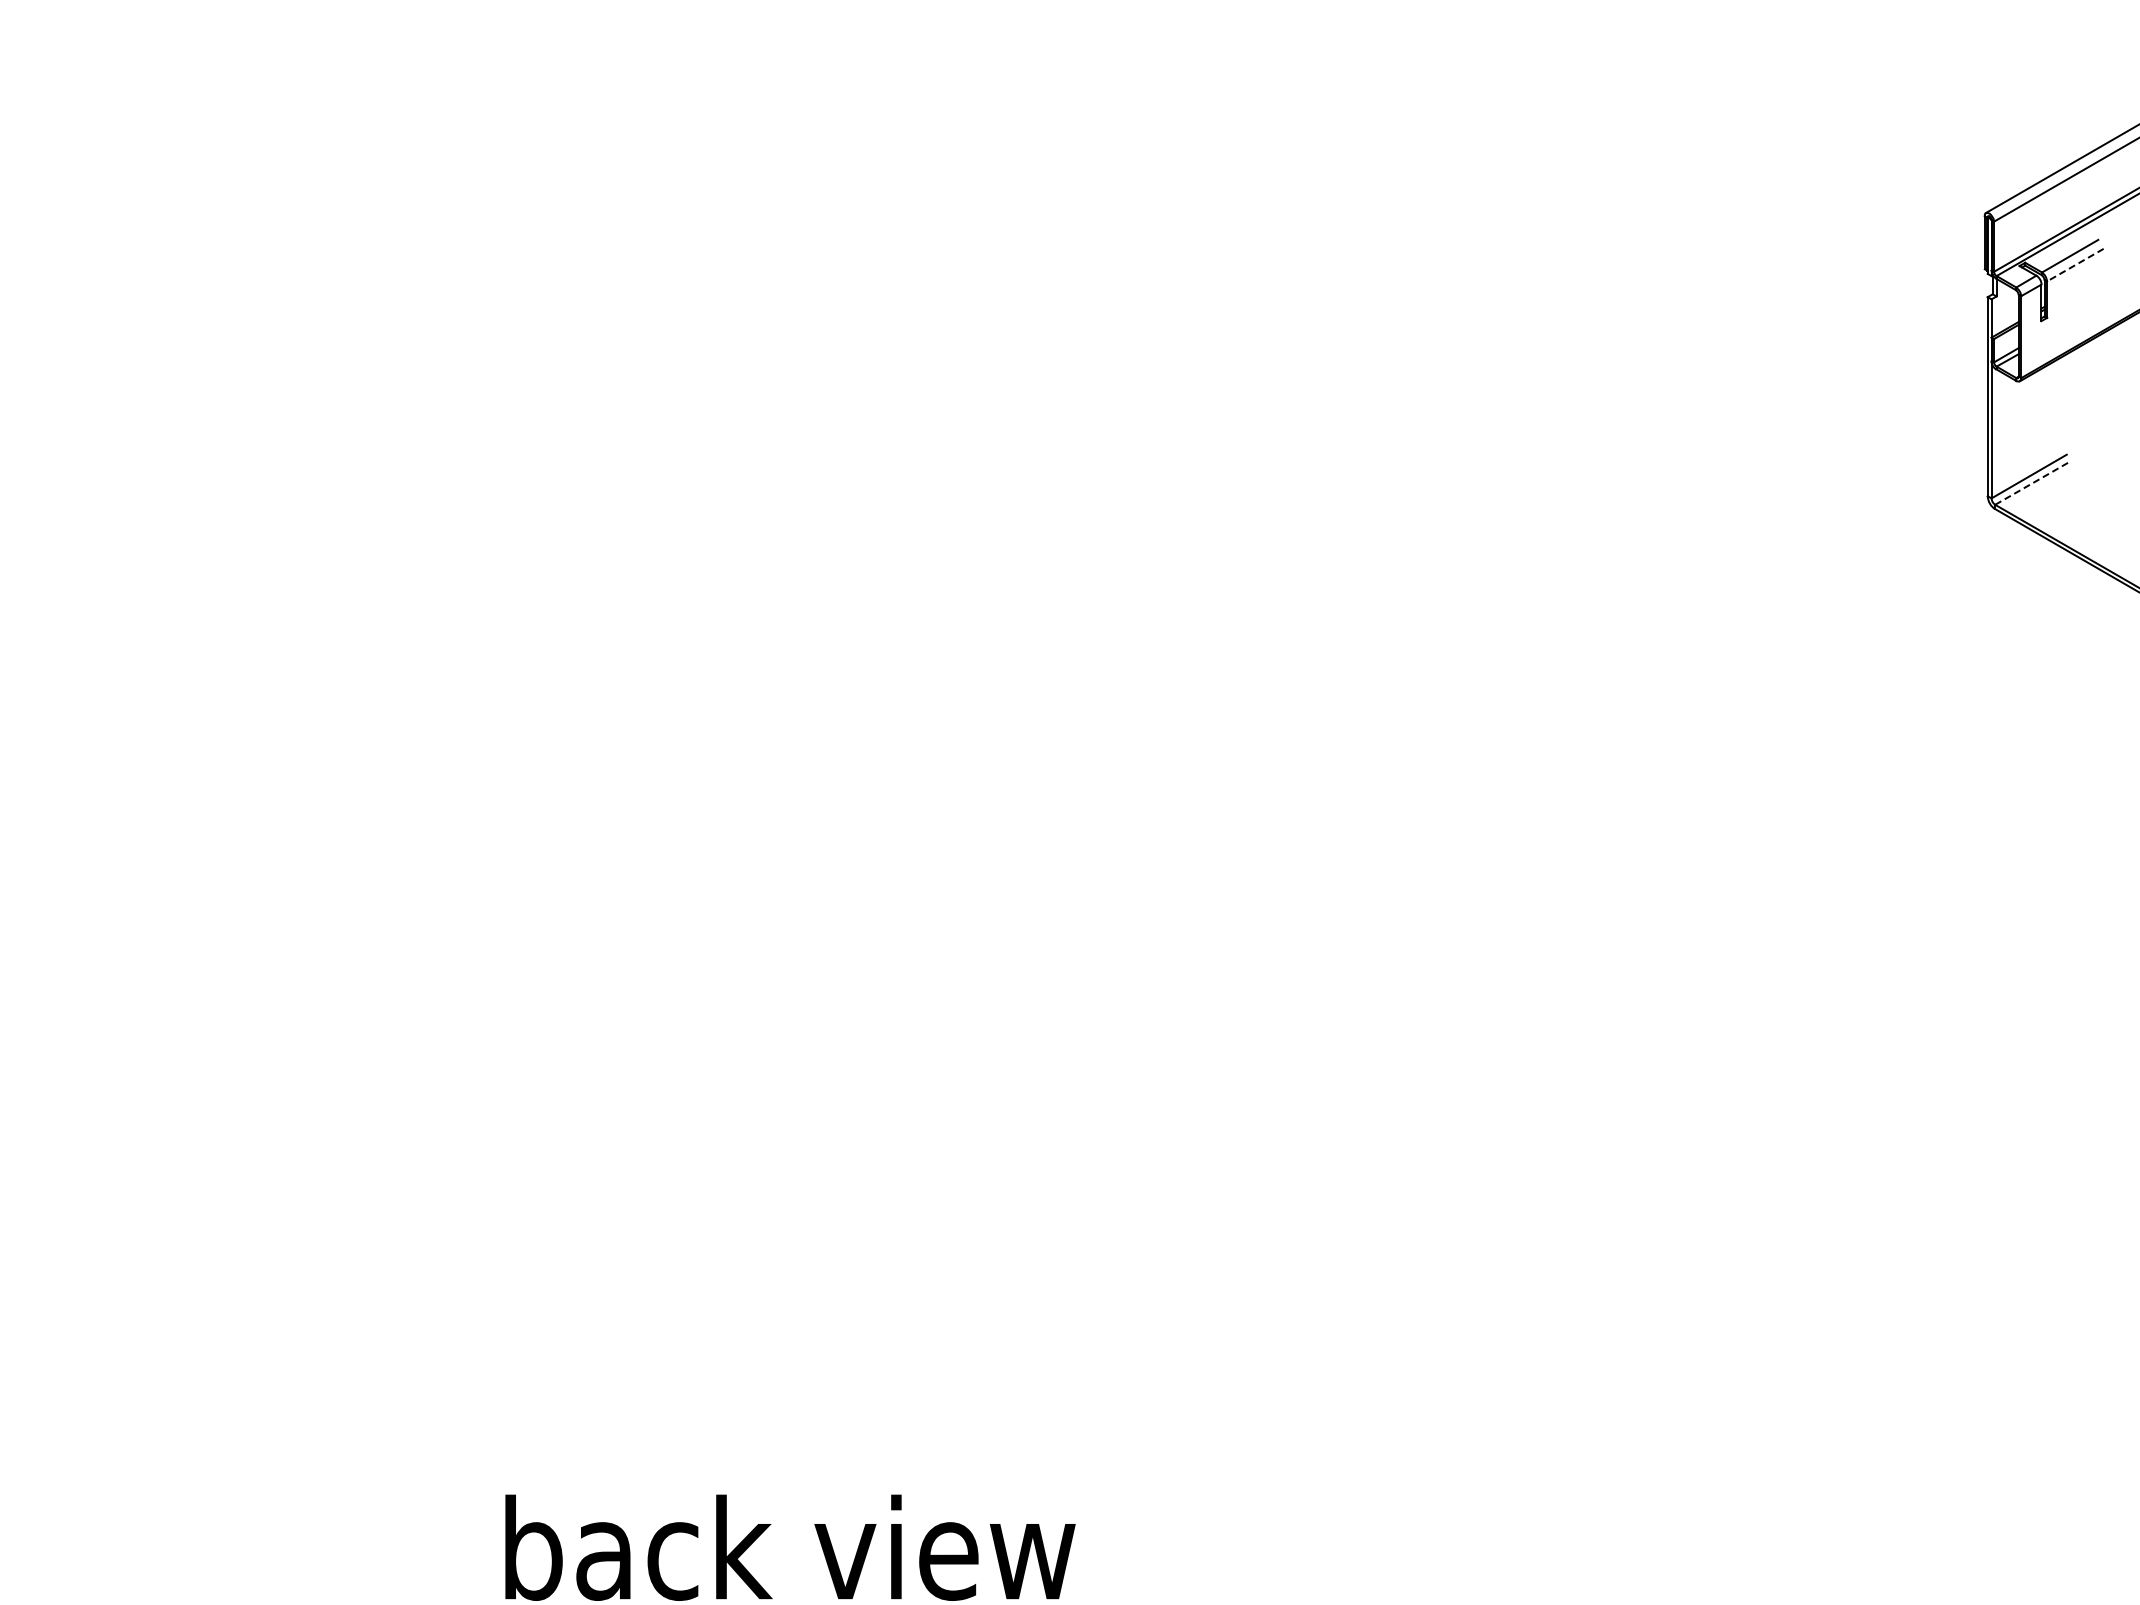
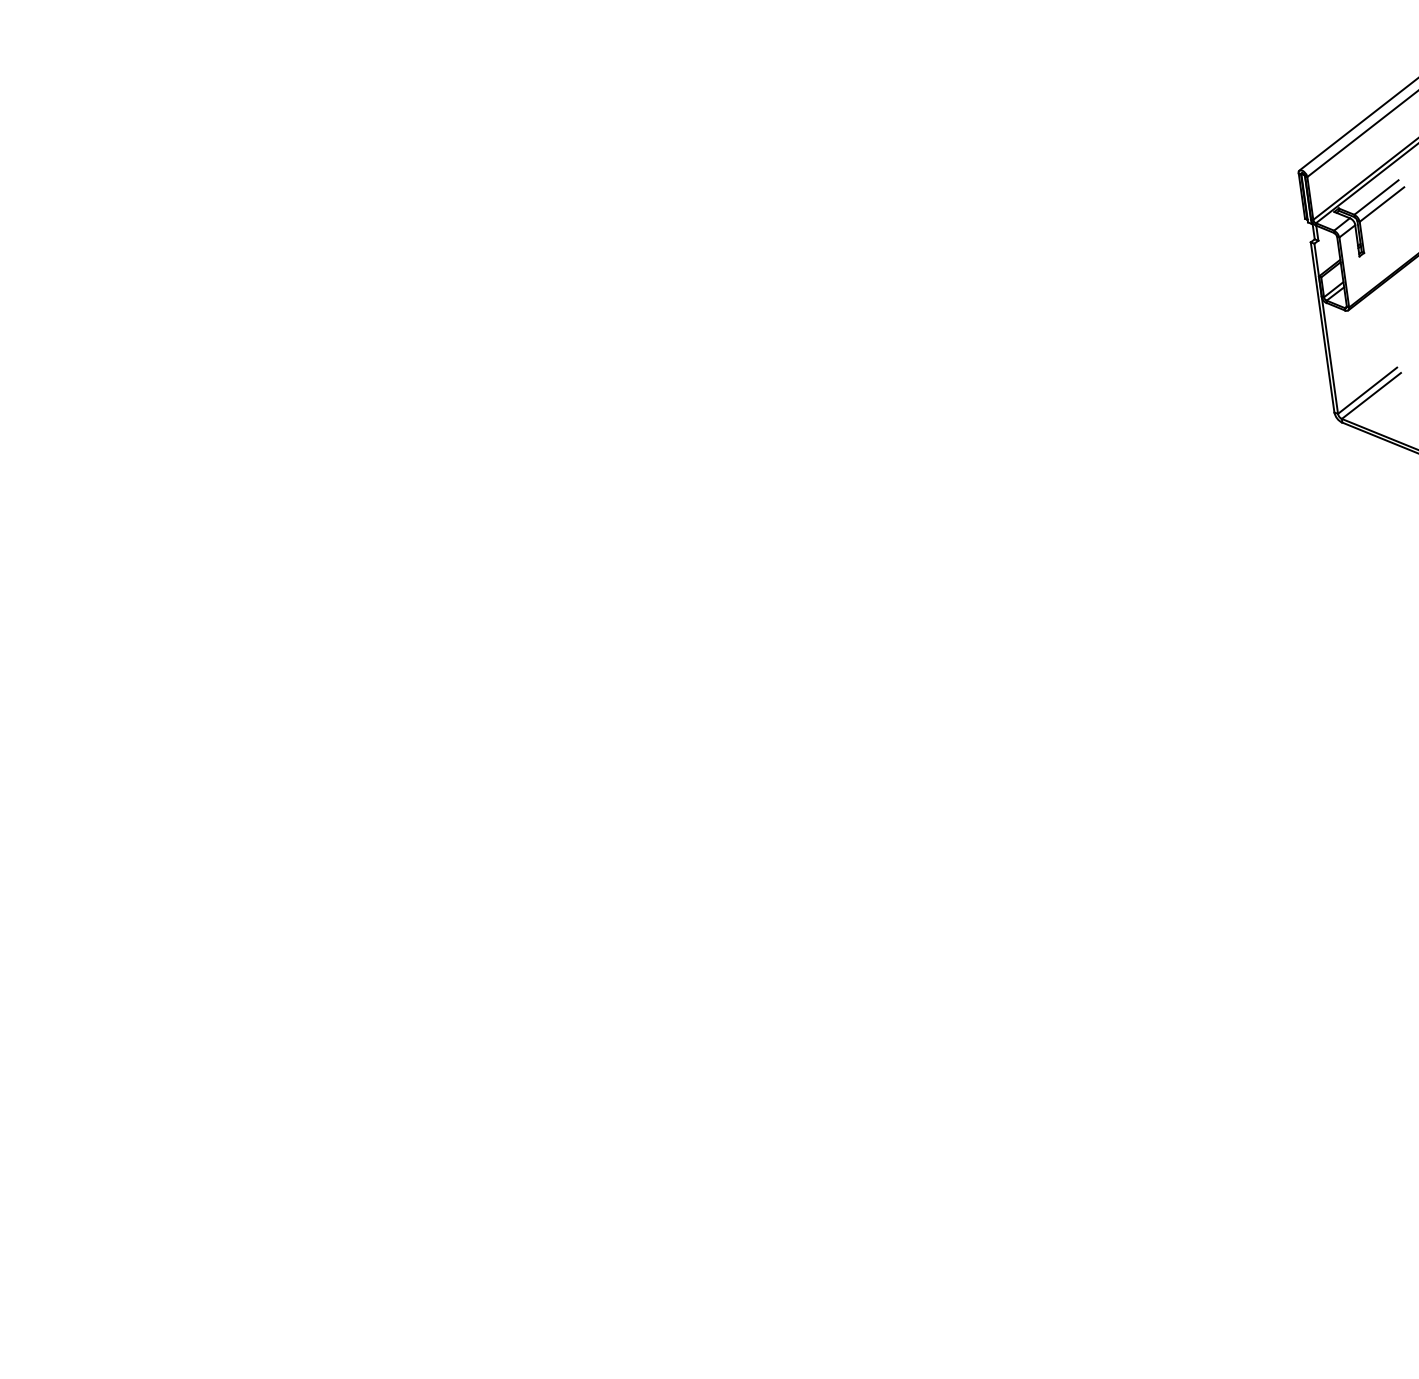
line: (2075, 265) -> (1382, 204), dashed -> solid
line: (2033, 482) -> (1371, 395), dashed -> solid

